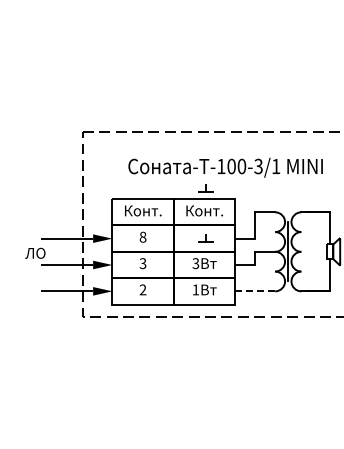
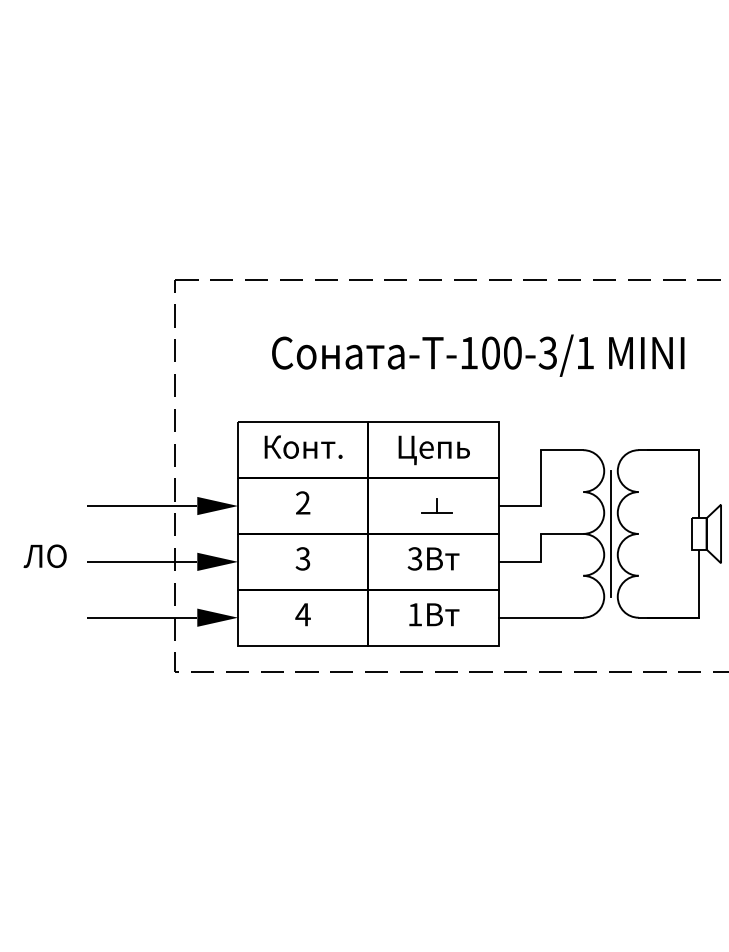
part: (205, 188) -> (435, 399), removed
text: (204, 212) -> (433, 450), Конт. -> Цепь
text: (142, 237) -> (301, 503), 8 -> 2
text: (35, 252) -> (45, 554), moved
text: (142, 289) -> (301, 613), 2 -> 4
line: (255, 291) -> (541, 618), dashed -> solid

